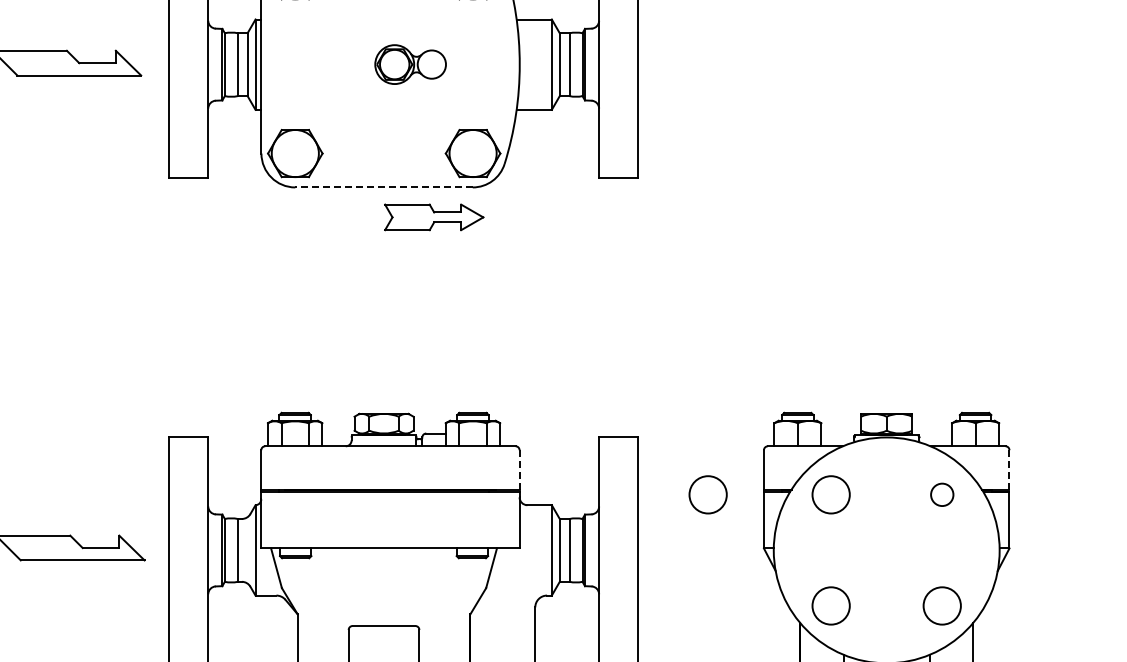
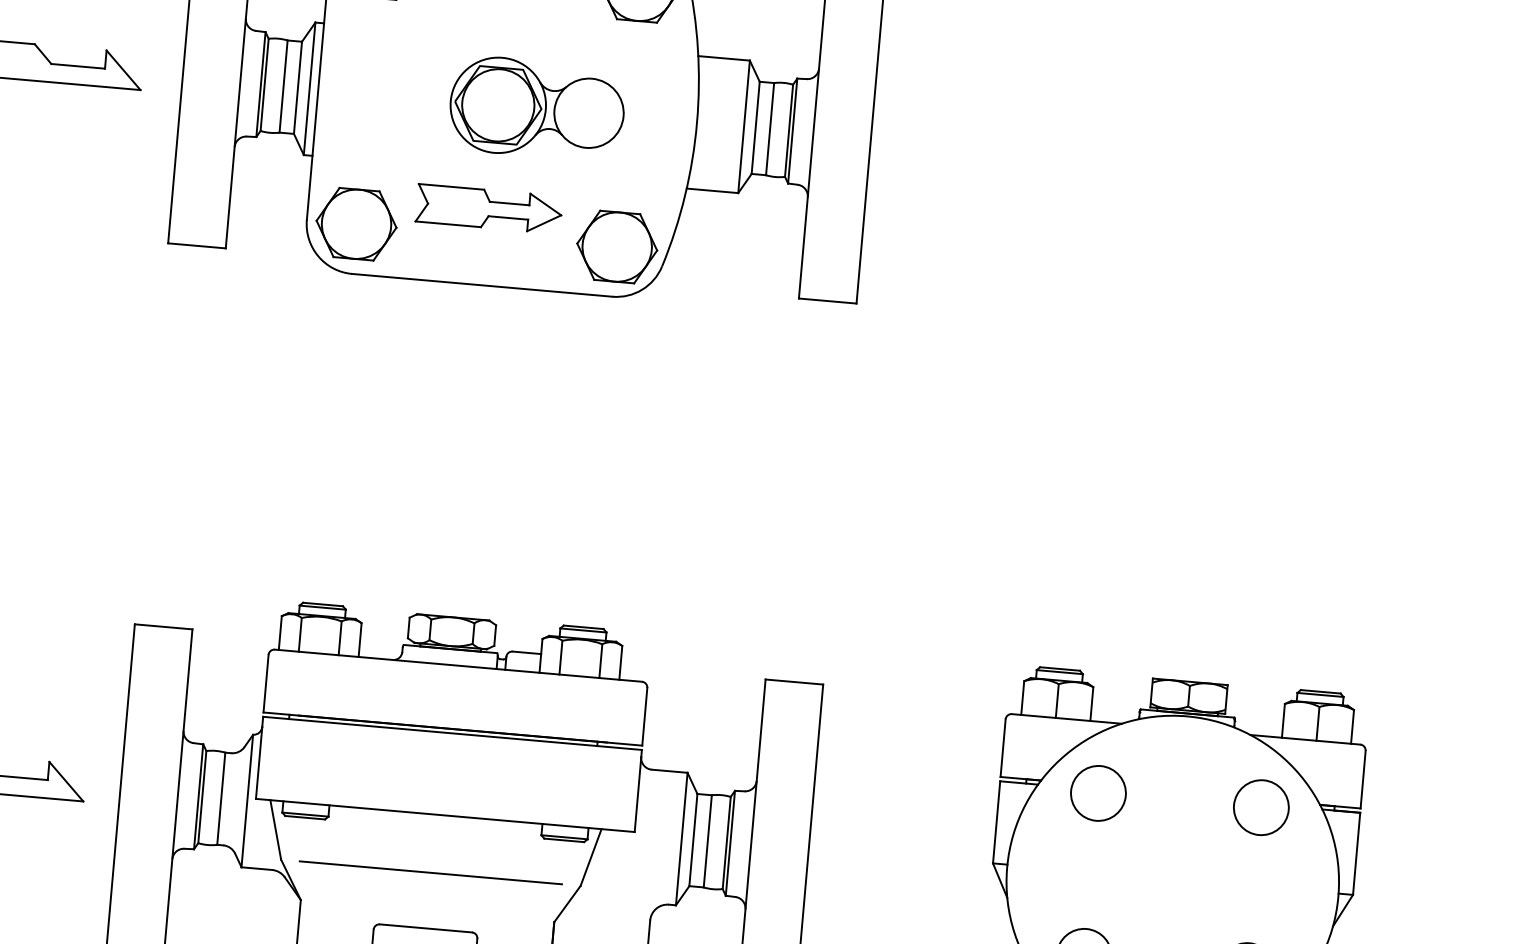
part: (410, 64) -> (536, 108), size x1.67
line: (384, 187) -> (482, 285), dashed -> solid
part: (434, 217) -> (489, 209), moved
line: (519, 469) -> (644, 716), dashed -> solid
line: (1009, 469) -> (1363, 779), dashed -> solid
circle: (707, 494) -> (917, 777), removed
circle: (941, 494) -> (1260, 807), size x1.67
line: (383, 588) -> (430, 873), added

